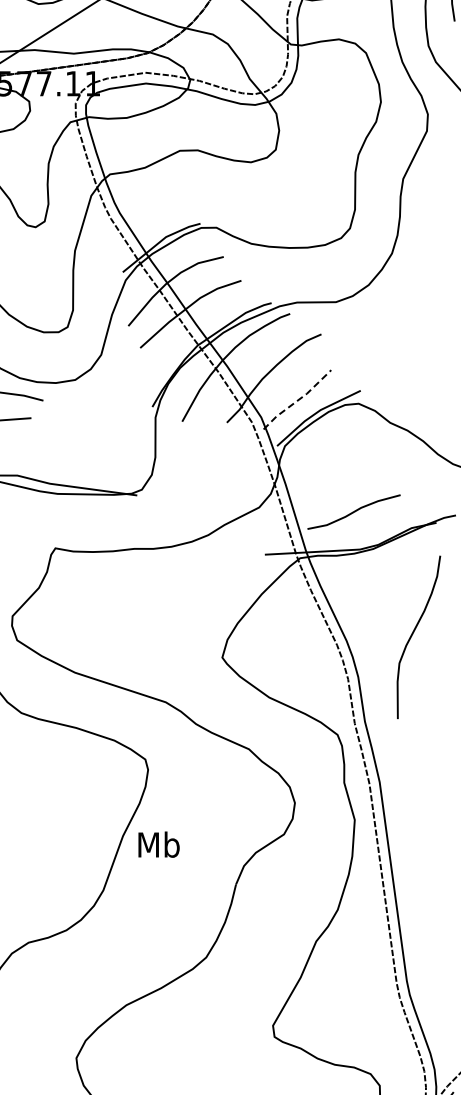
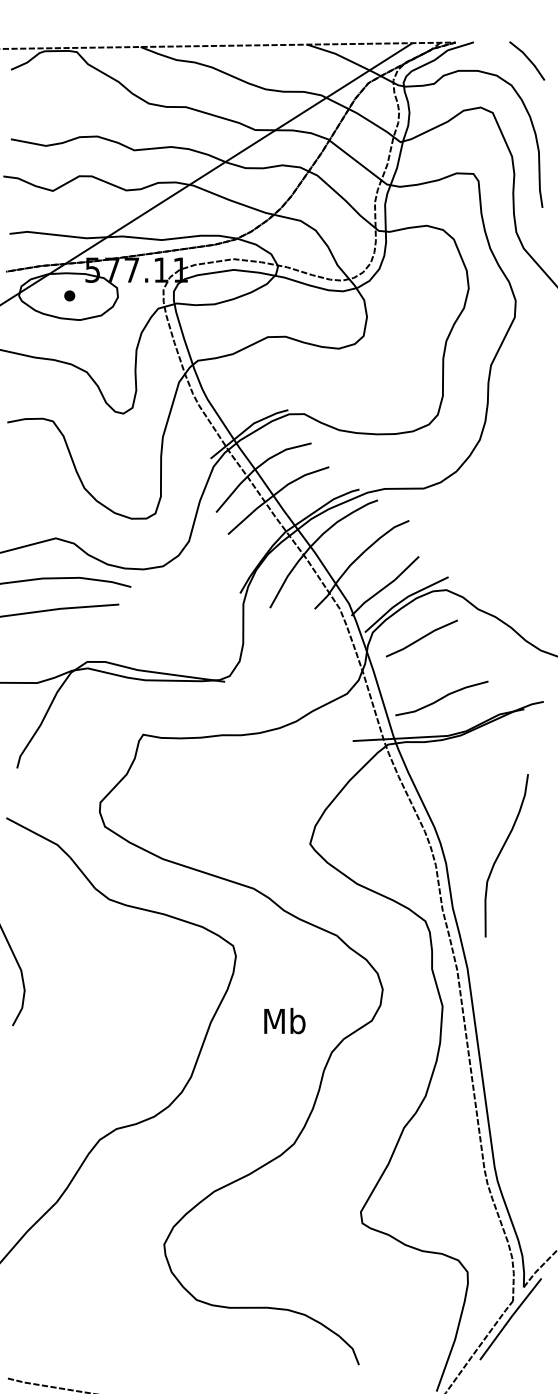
line: (297, 401) -> (385, 587), dashed -> solid
line: (333, 452) -> (421, 638), added
curve: (413, 634) -> (501, 852), moved
text: (158, 845) -> (284, 1021), moved

